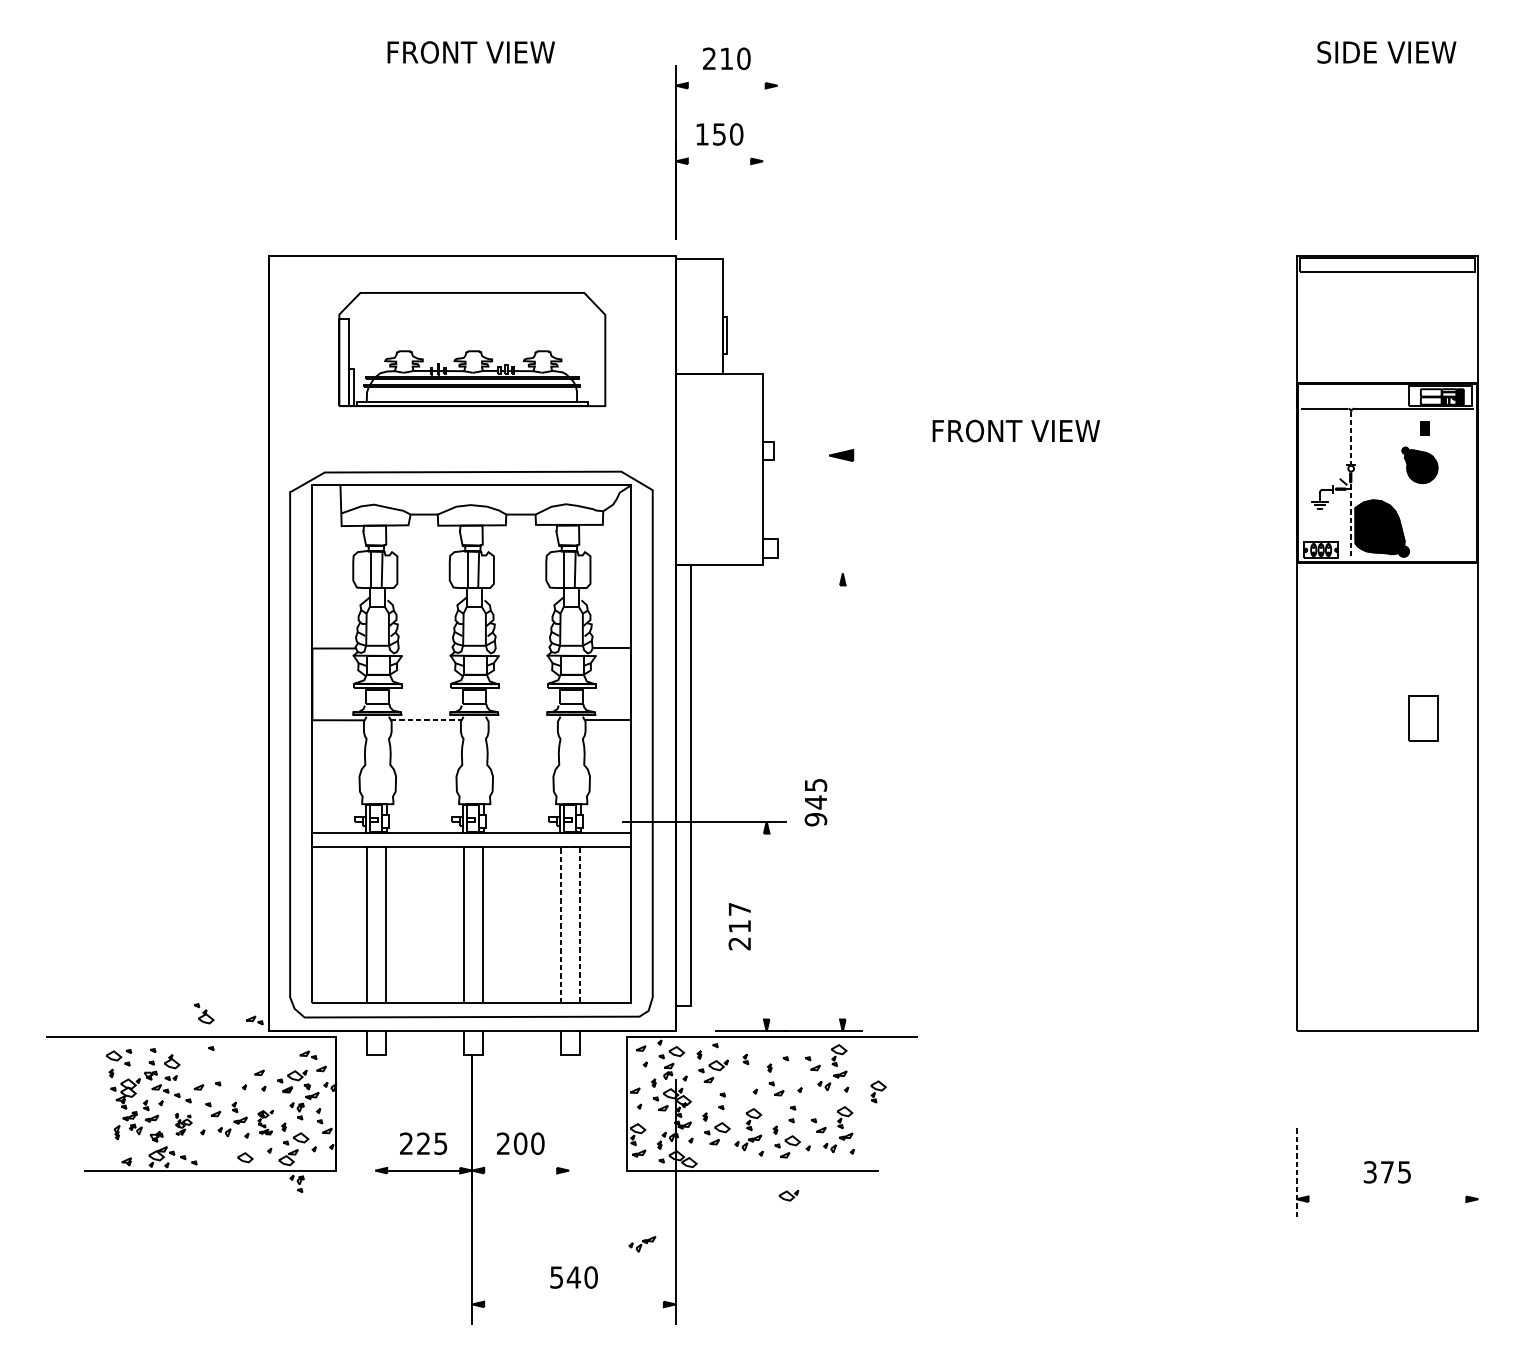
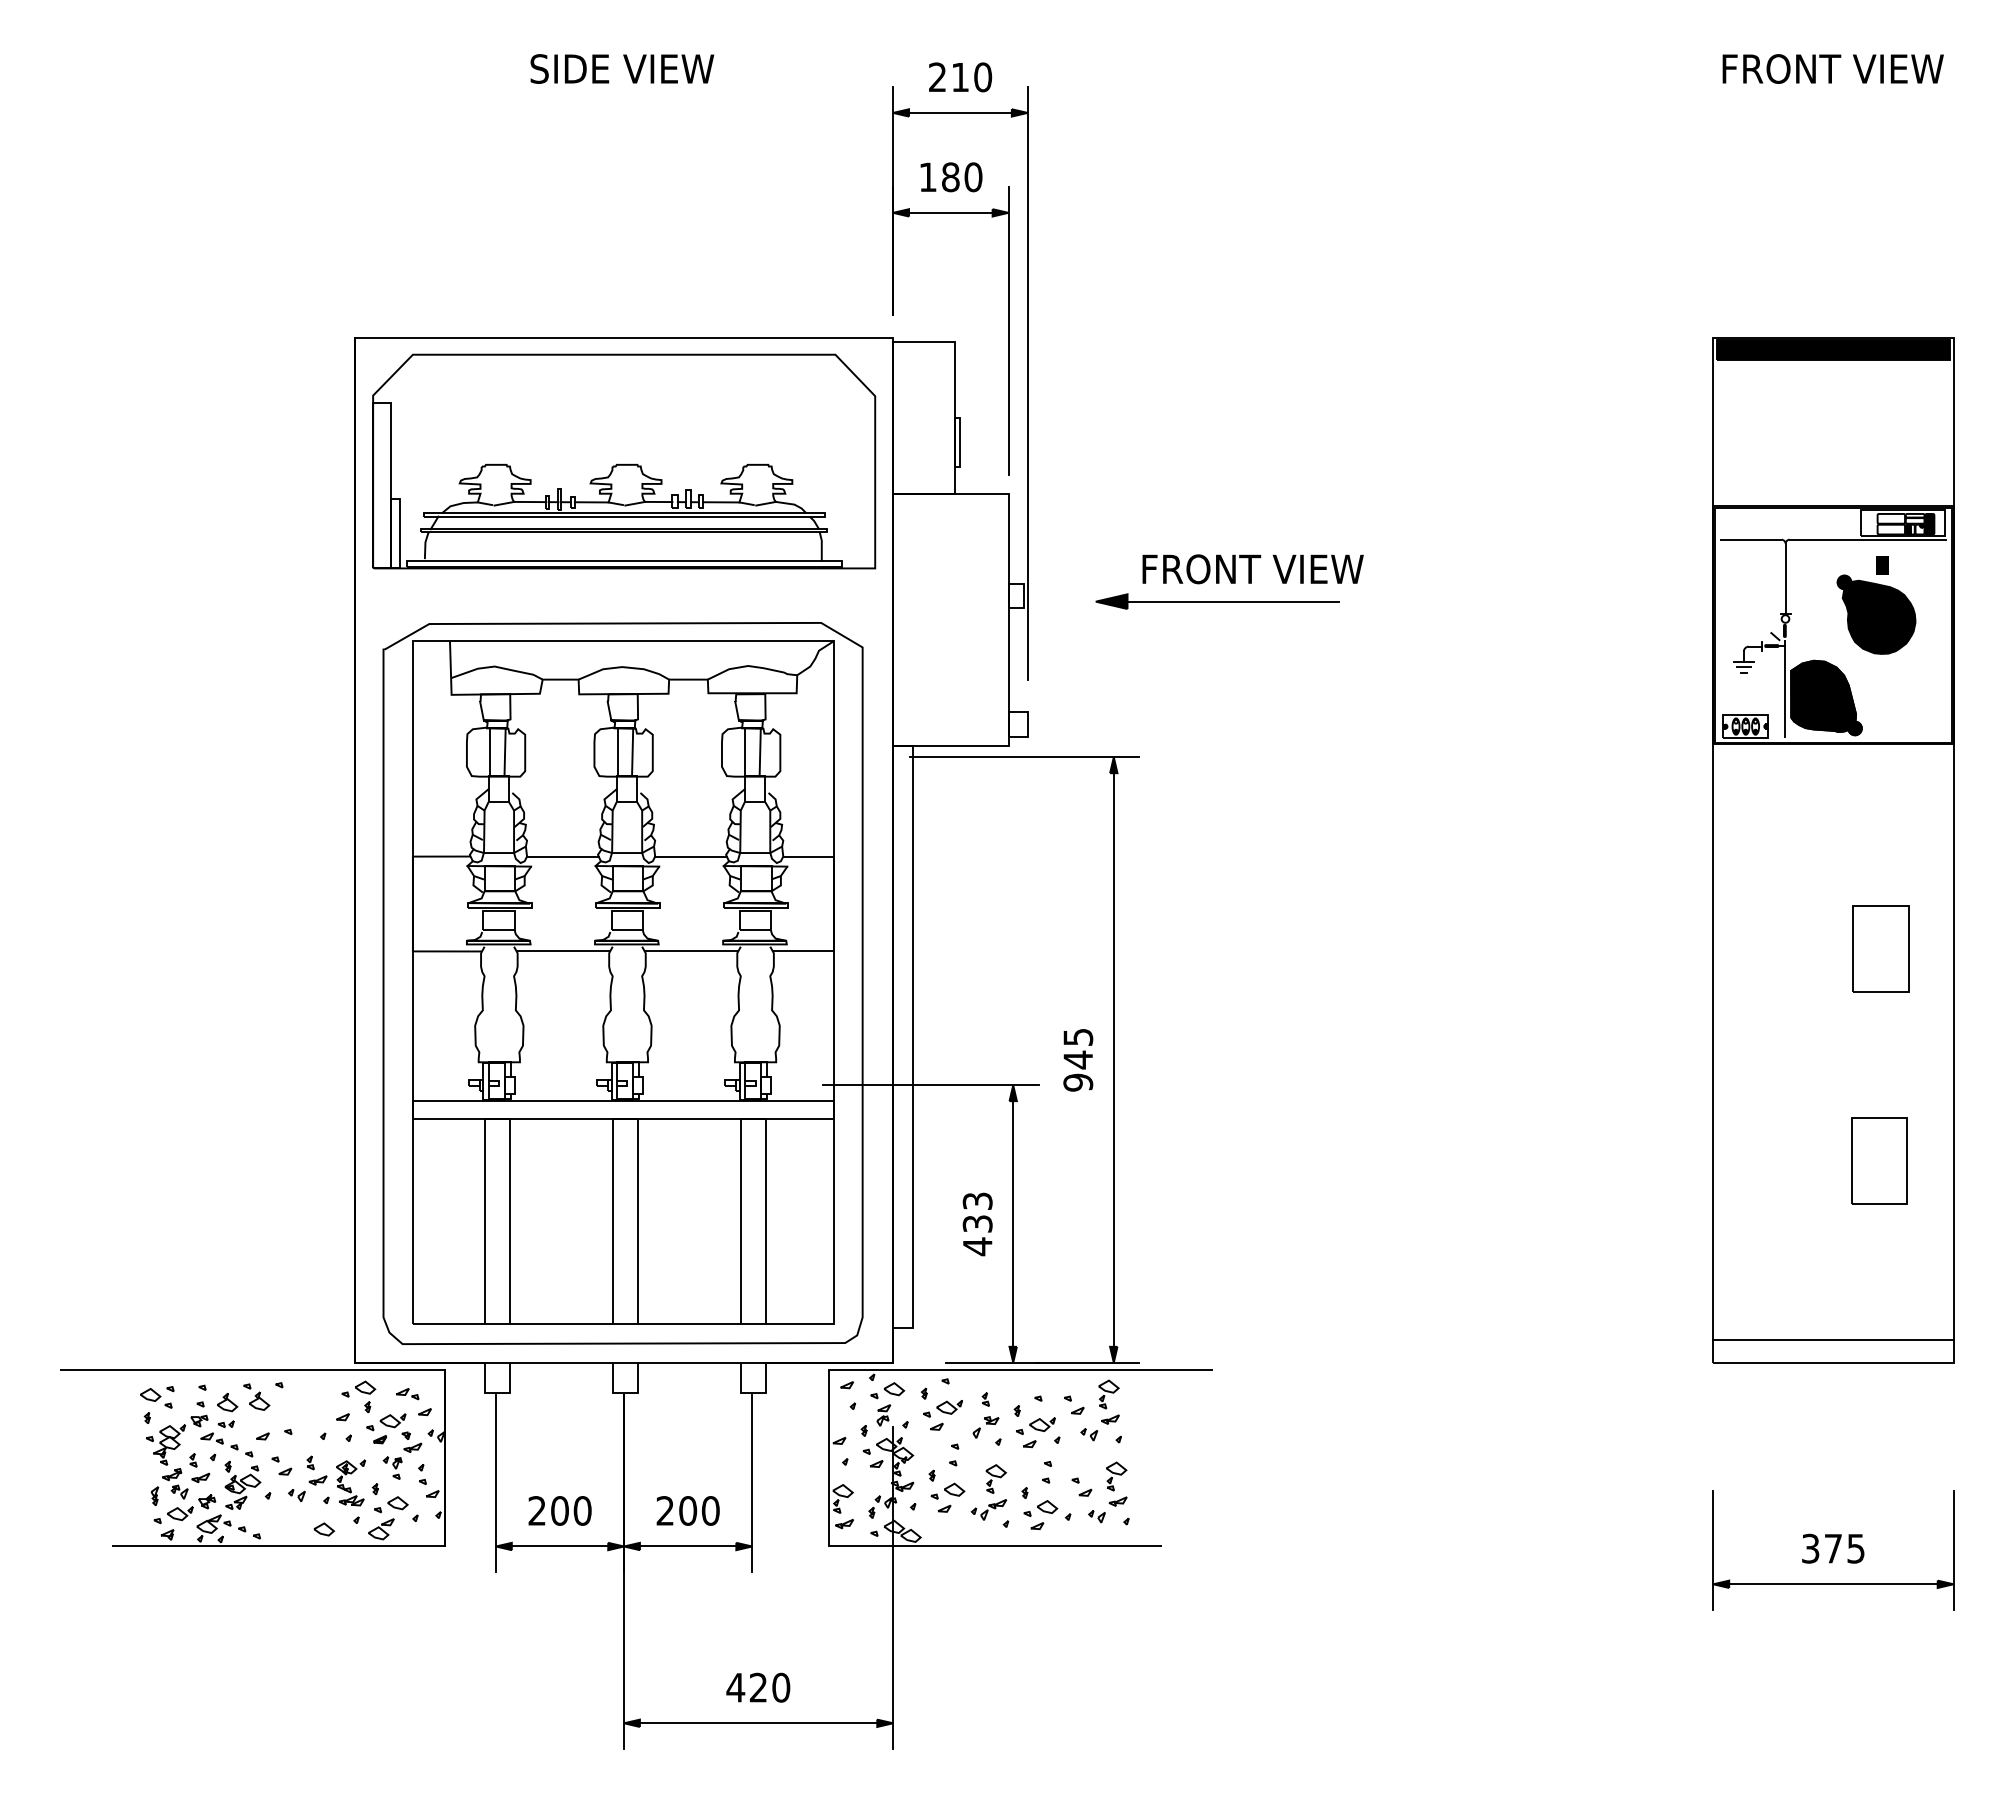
text: (471, 52) -> (622, 68), FRONT VIEW -> SIDE VIEW
text: (1386, 52) -> (1832, 68), SIDE VIEW -> FRONT VIEW
line: (726, 85) -> (960, 112), added
text: (719, 134) -> (950, 177), 150 -> 180
line: (719, 161) -> (950, 212), added
line: (763, 251) -> (1008, 331), added
fill: (1387, 264) -> (1833, 349), added
line: (777, 290) -> (1027, 383), added
part: (472, 349) -> (624, 461), size x1.43
text: (1015, 431) -> (1252, 569), moved
line: (1351, 438) -> (1785, 579), dashed -> solid
line: (931, 455) -> (1231, 601), added
part: (1420, 465) -> (1876, 614), size x1.67
line: (1350, 522) -> (1784, 689), dashed -> solid
line: (775, 573) -> (1024, 757), added
line: (425, 648) -> (562, 856), added
line: (522, 648) -> (690, 856), added
part: (1423, 718) -> (1880, 948), size x1.43
line: (426, 720) -> (563, 951), dashed -> solid
line: (523, 720) -> (691, 951), added
line: (842, 802) -> (1113, 1059), added
line: (570, 847) -> (753, 1119), dashed -> solid
part: (1422, 878) -> (1879, 1160), added
text: (739, 926) -> (977, 1224), 217 -> 433
line: (766, 926) -> (1013, 1223), added
part: (203, 1013) -> (256, 1396), moved
line: (1387, 1014) -> (1833, 1340), added
part: (254, 1020) -> (336, 1348), removed
part: (271, 1057) -> (358, 1396), added
part: (745, 1080) -> (985, 1427), added
part: (878, 1091) -> (1160, 1442), removed
part: (265, 1122) -> (350, 1482), size x1.43
line: (374, 1122) -> (495, 1483), added
line: (569, 1122) -> (752, 1483), added
part: (183, 1123) -> (242, 1484), size x1.67
text: (432, 1143) -> (571, 1510), 225 -> 200
part: (131, 1147) -> (173, 1515), added
line: (520, 1170) -> (687, 1546), added
line: (1478, 1172) -> (1953, 1549), added
line: (1296, 1173) -> (1713, 1550), dashed -> solid
part: (296, 1183) -> (392, 1563), removed
part: (788, 1195) -> (1042, 1424), moved
line: (1387, 1199) -> (1833, 1584), added
part: (642, 1244) -> (848, 1643), removed
text: (564, 1277) -> (746, 1687), 540 -> 420
line: (573, 1304) -> (758, 1723), added

